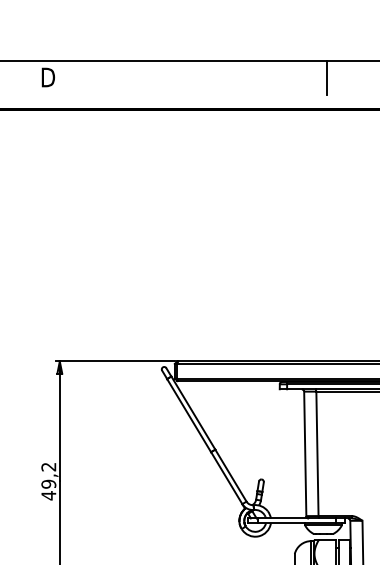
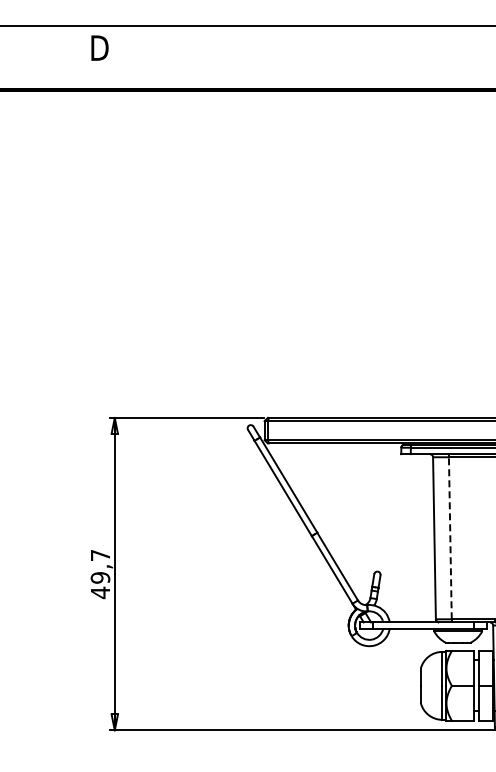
line: (327, 77) -> (463, 48), removed
line: (317, 453) -> (450, 537), solid -> dashed
text: (48, 467) -> (99, 555), 49,2 -> 49,7

